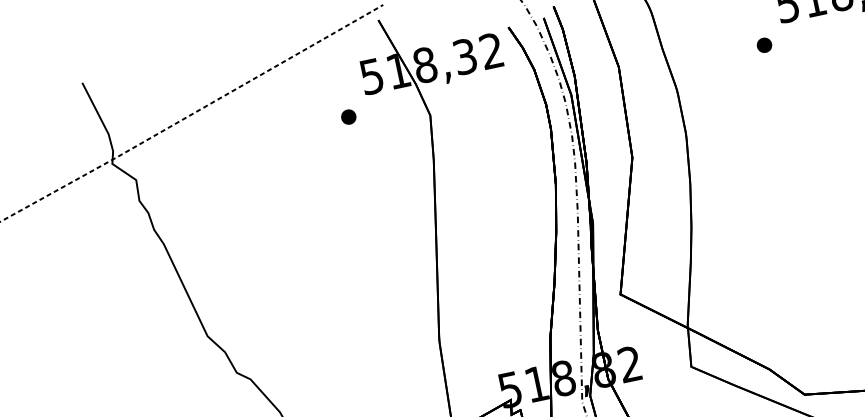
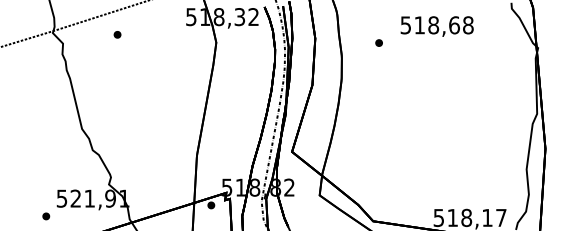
part: (763, 44) -> (378, 42), moved
part: (348, 116) -> (117, 34), moved

